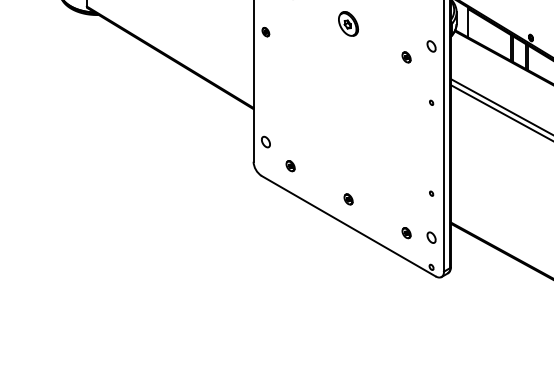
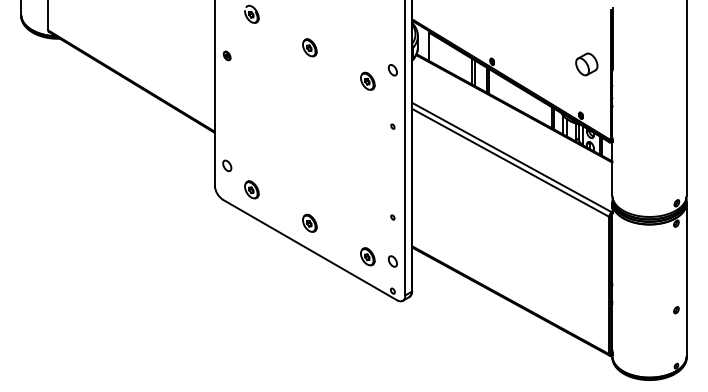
part: (348, 23) -> (309, 47), size x0.71
part: (406, 56) -> (367, 80), size x1.67
part: (290, 165) -> (251, 189), size x1.67
part: (348, 198) -> (309, 222), size x1.67
part: (406, 232) -> (367, 256), size x1.67

